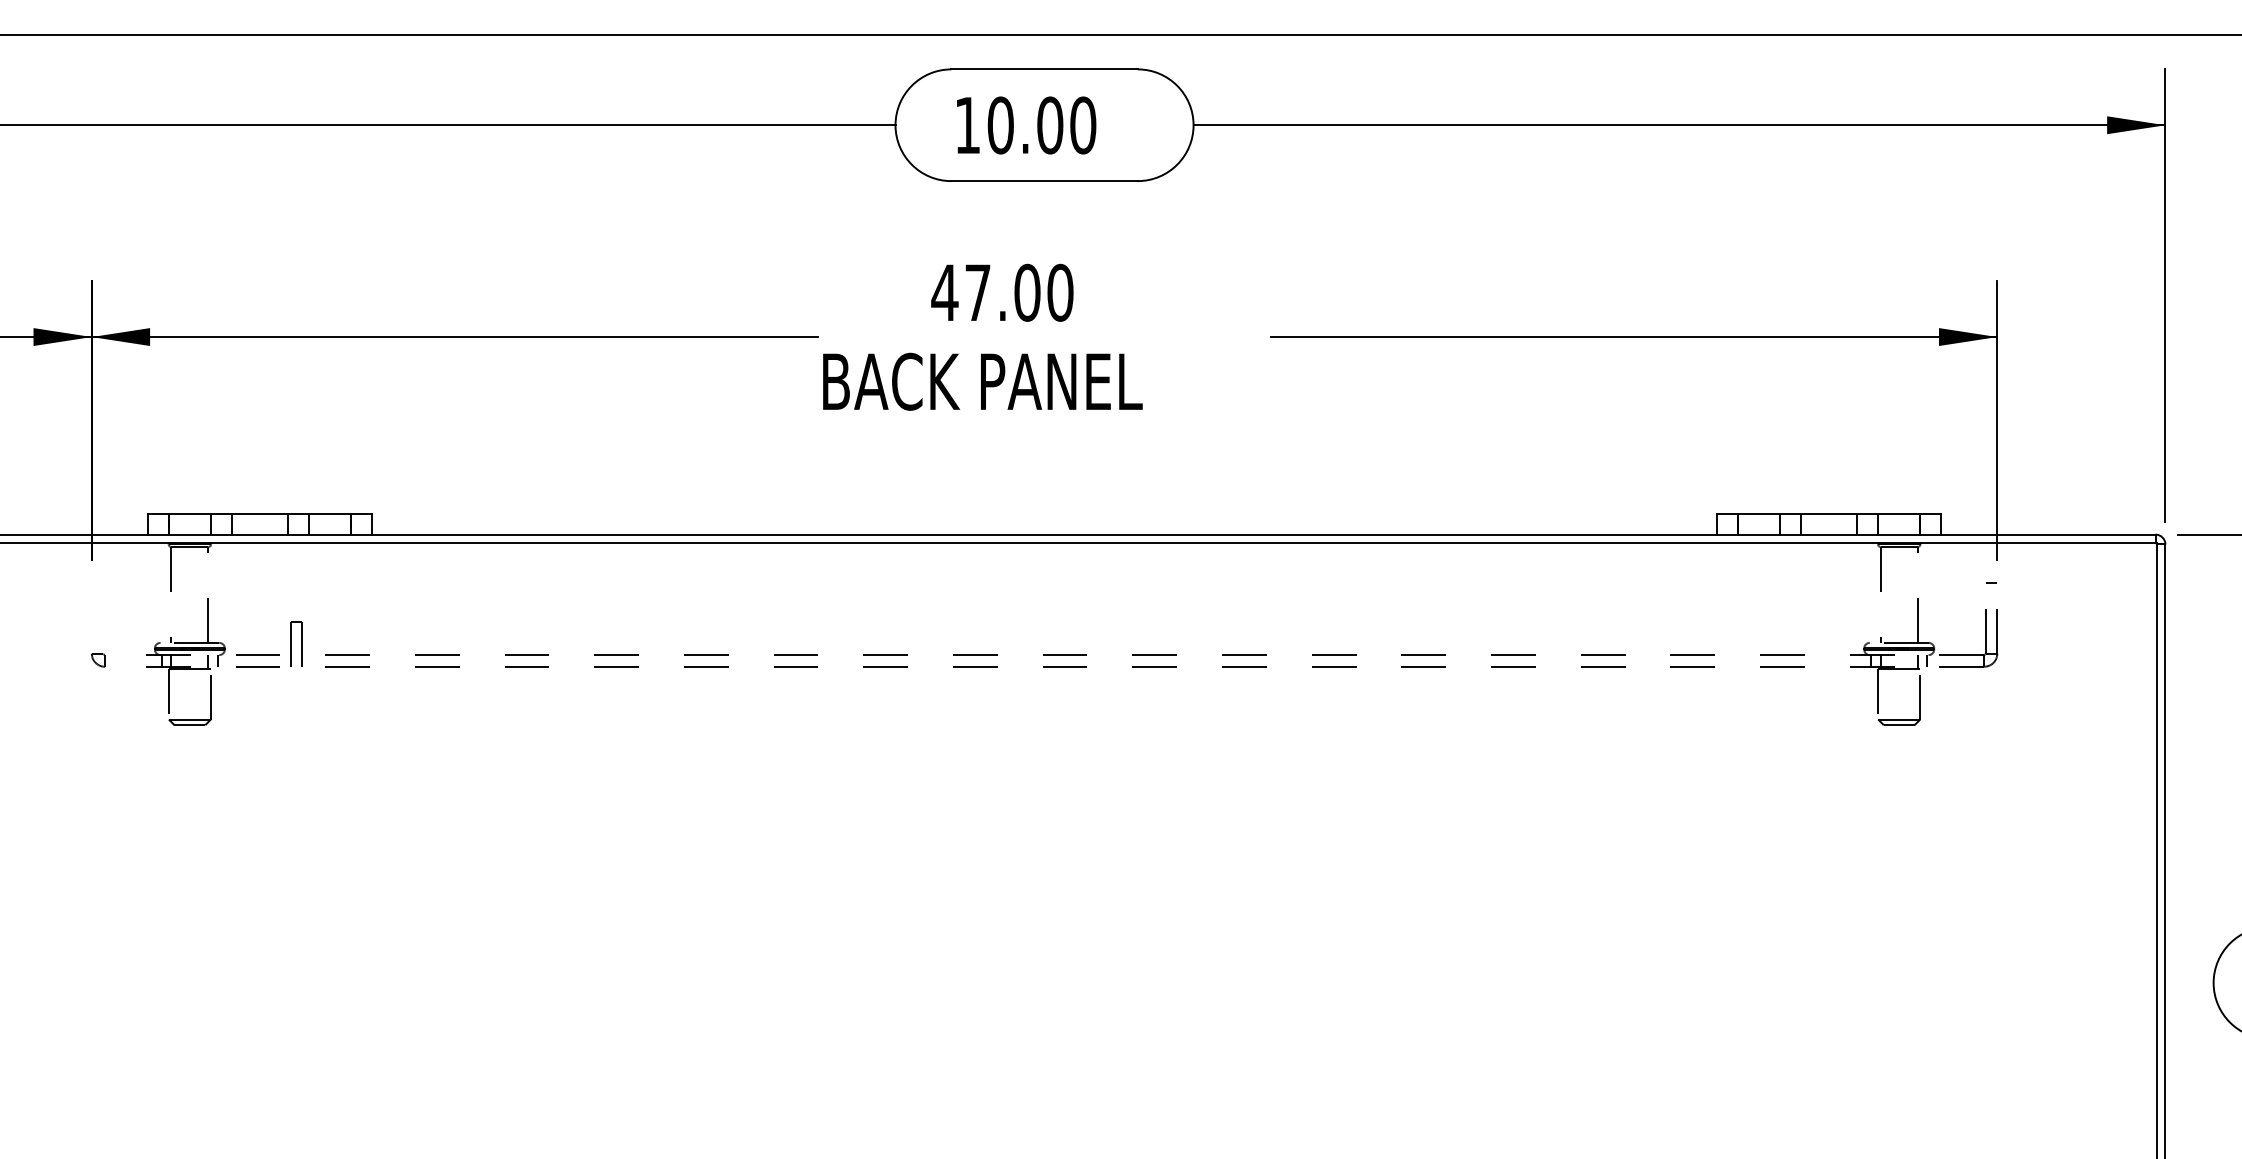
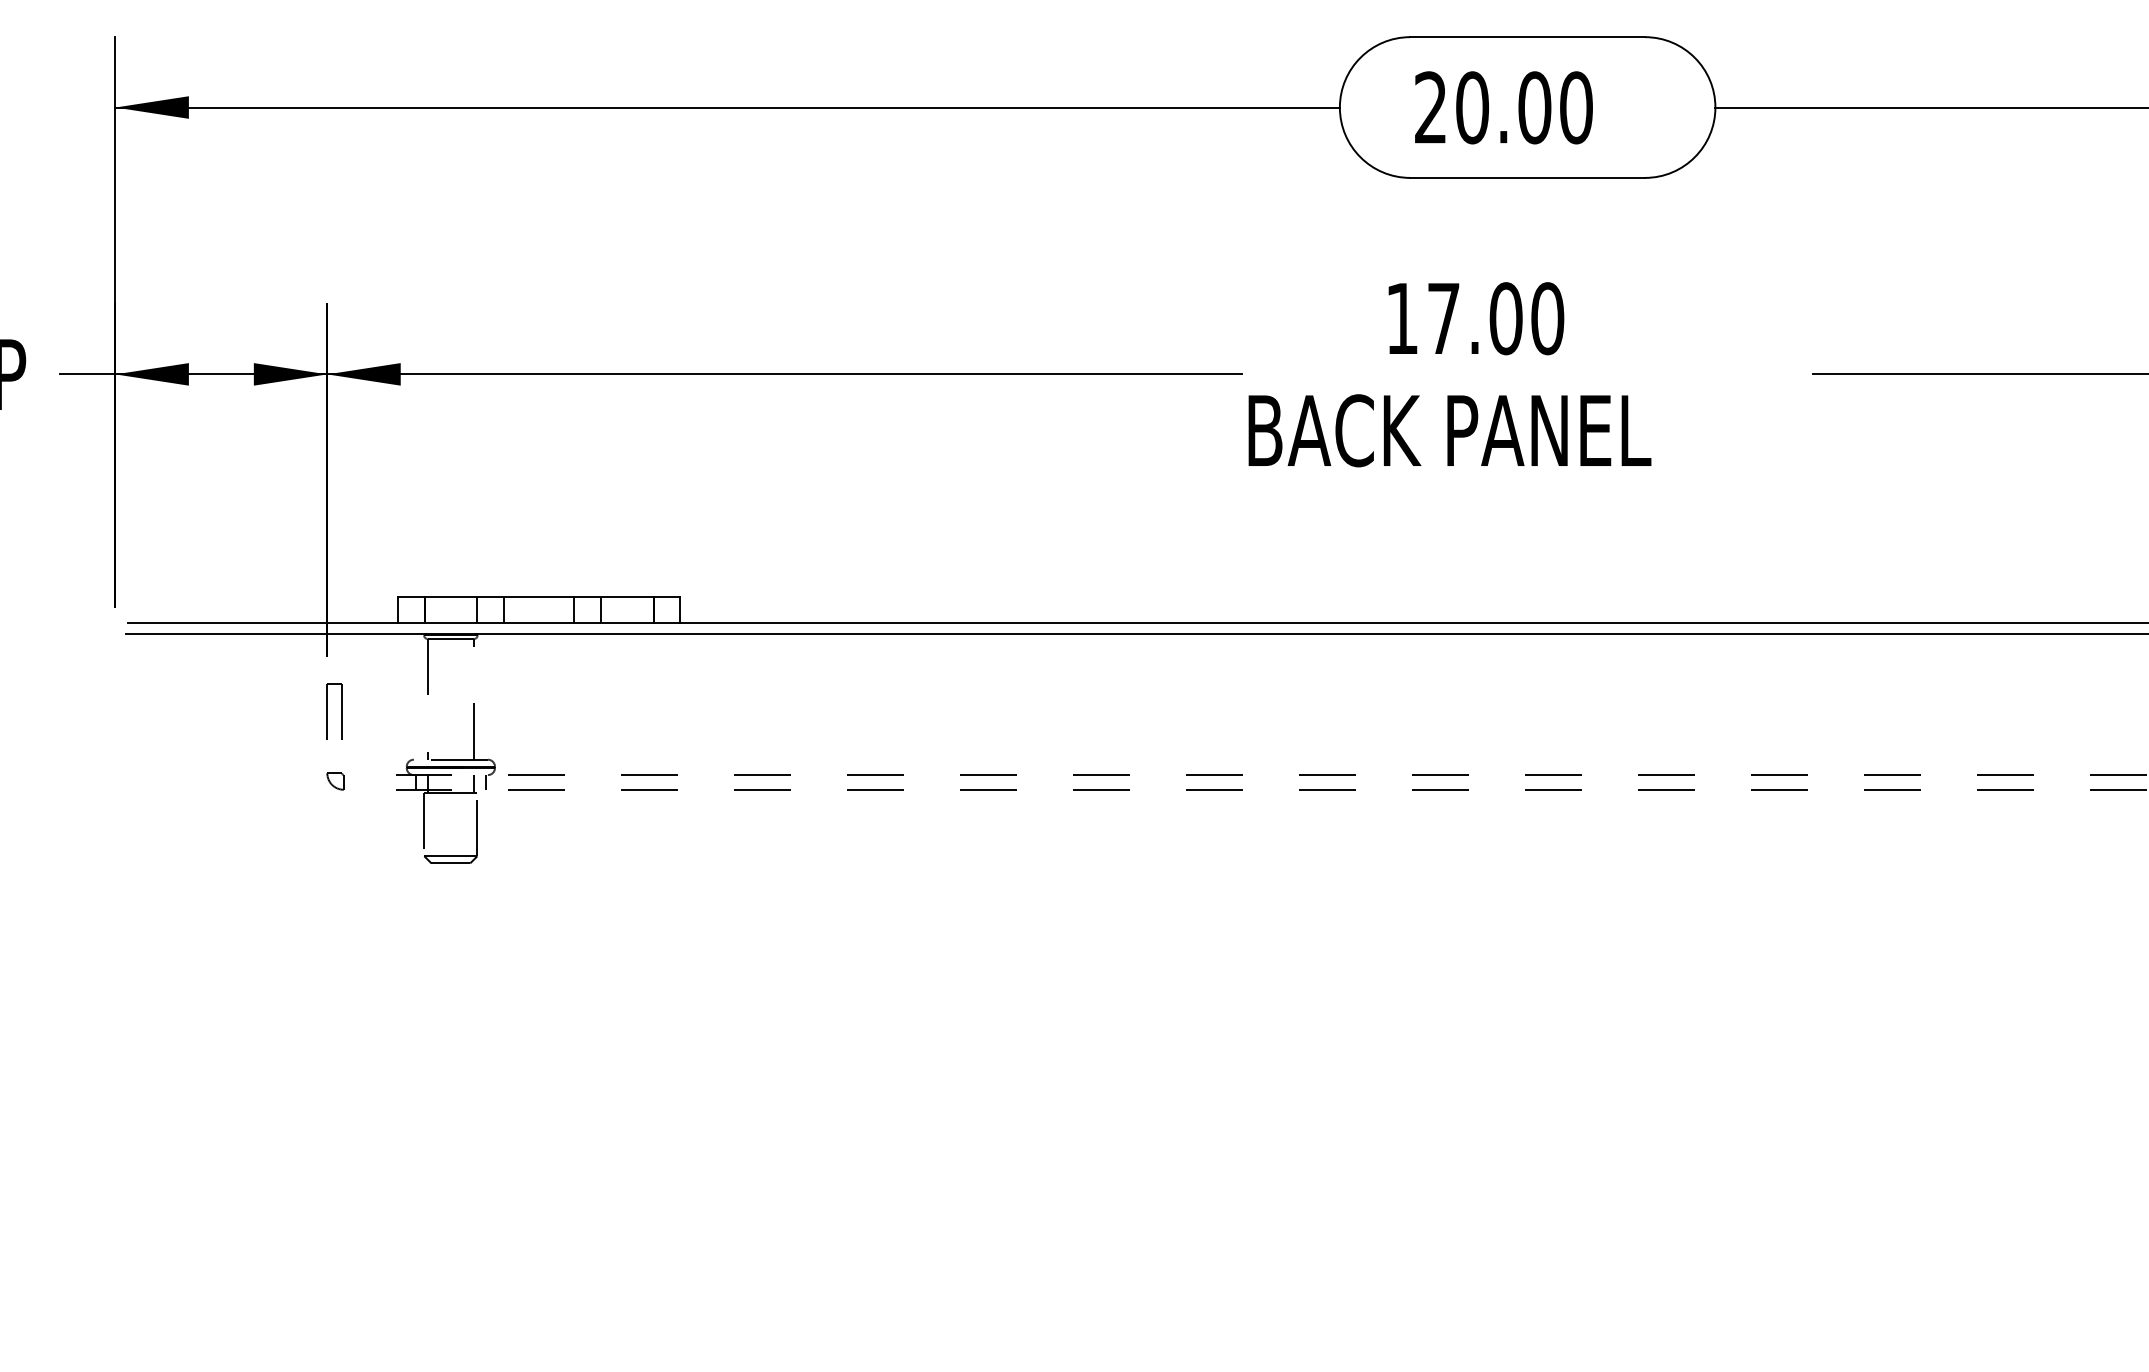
text: (967, 124) -> (1430, 106), 10.00 -> 20.00
text: (944, 292) -> (1401, 318), 47.00 -> 17.00
part: (296, 643) -> (334, 711), moved

